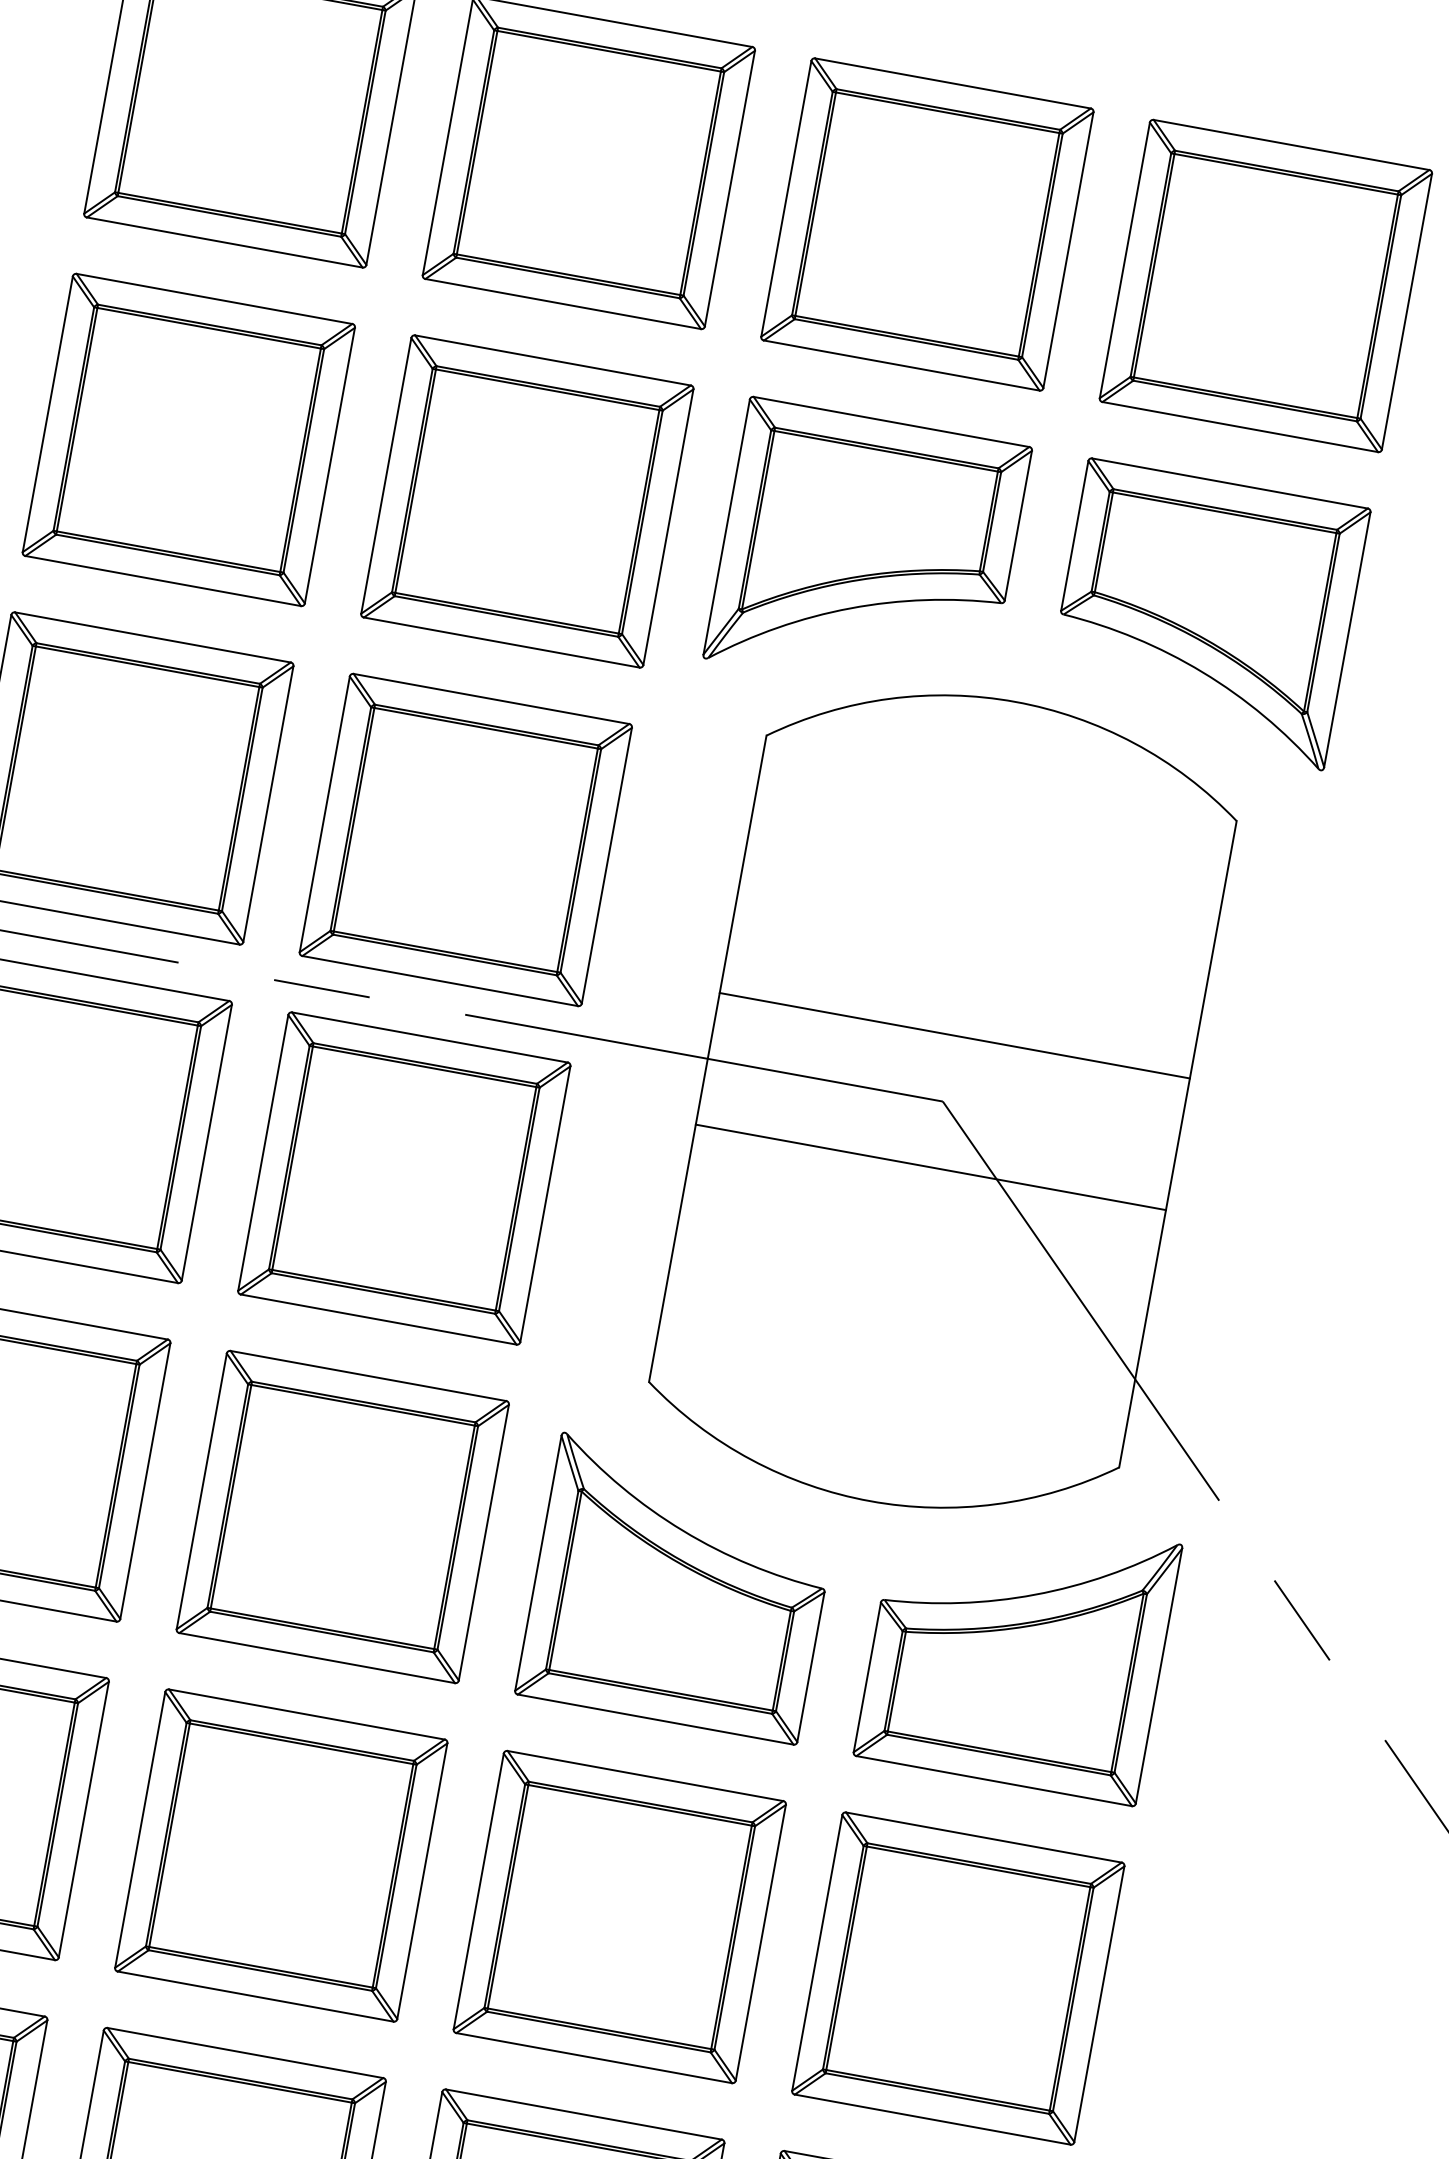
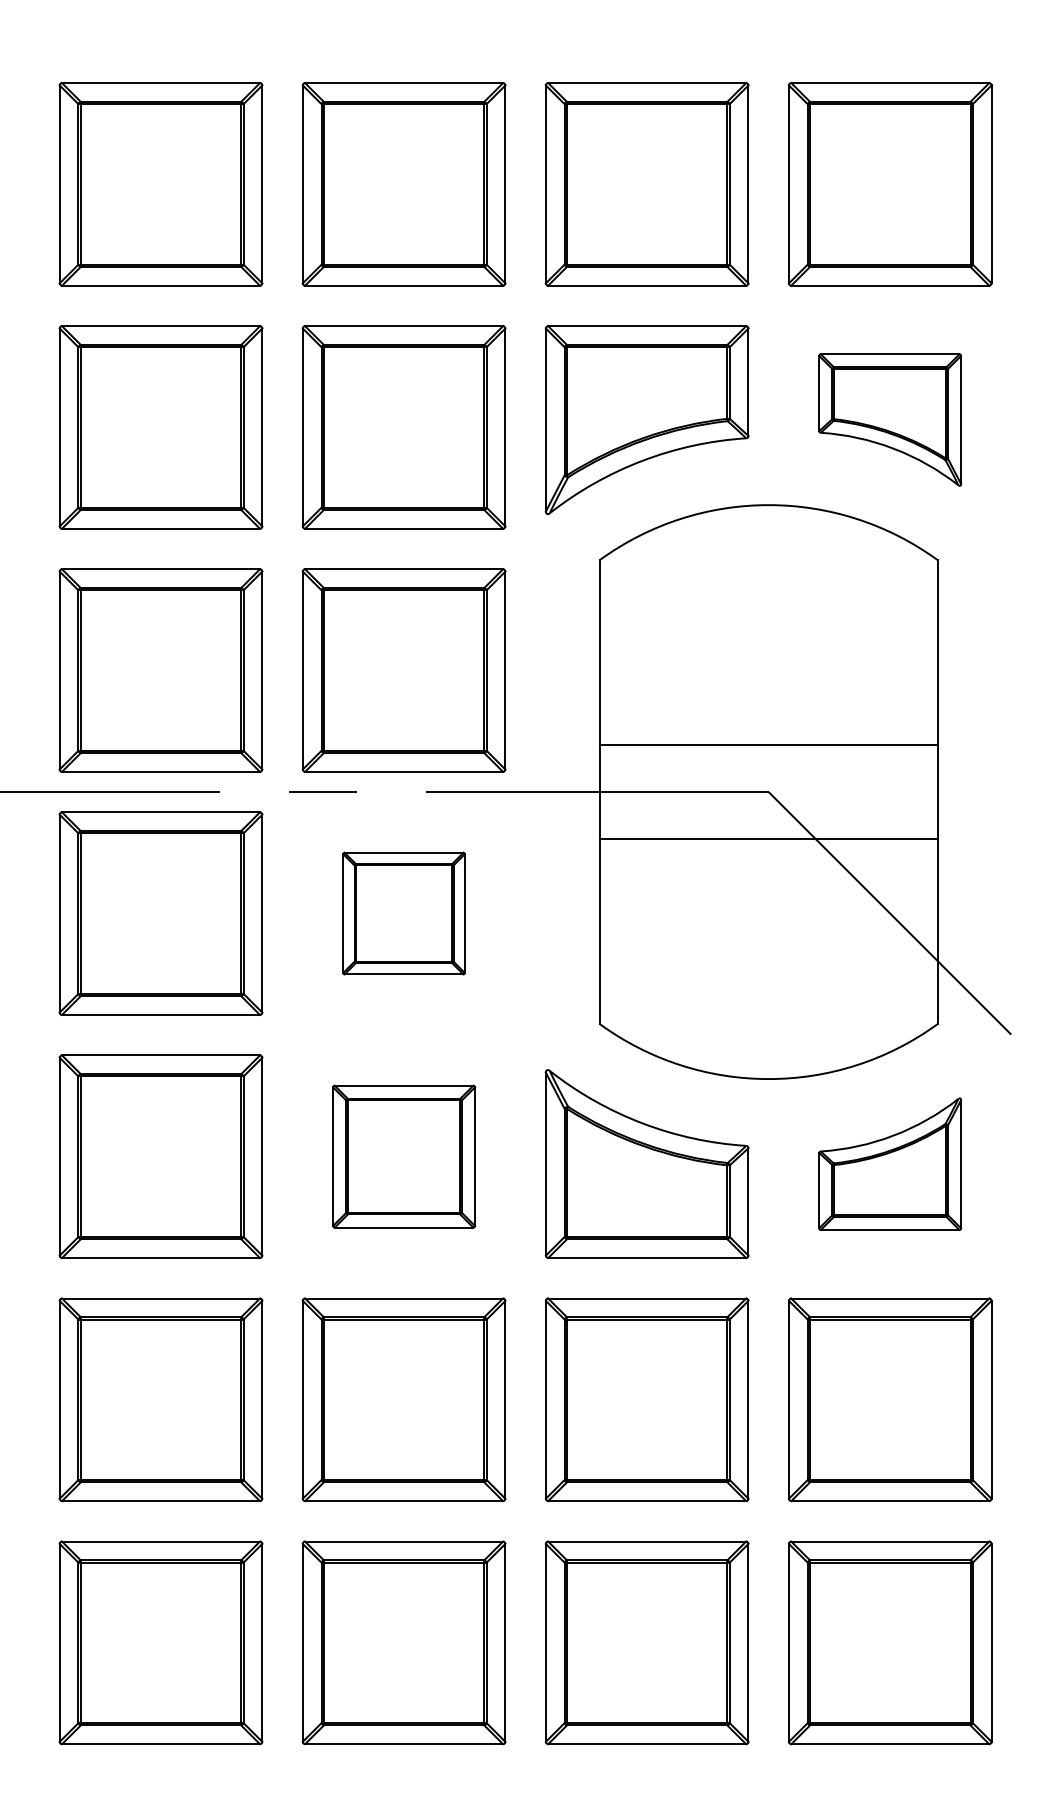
part: (1205, 613) -> (889, 419), size x0.7
part: (403, 1178) -> (403, 913), size x0.6
part: (342, 1516) -> (403, 1156), size x0.7
part: (1016, 1650) -> (889, 1164), size x0.7

